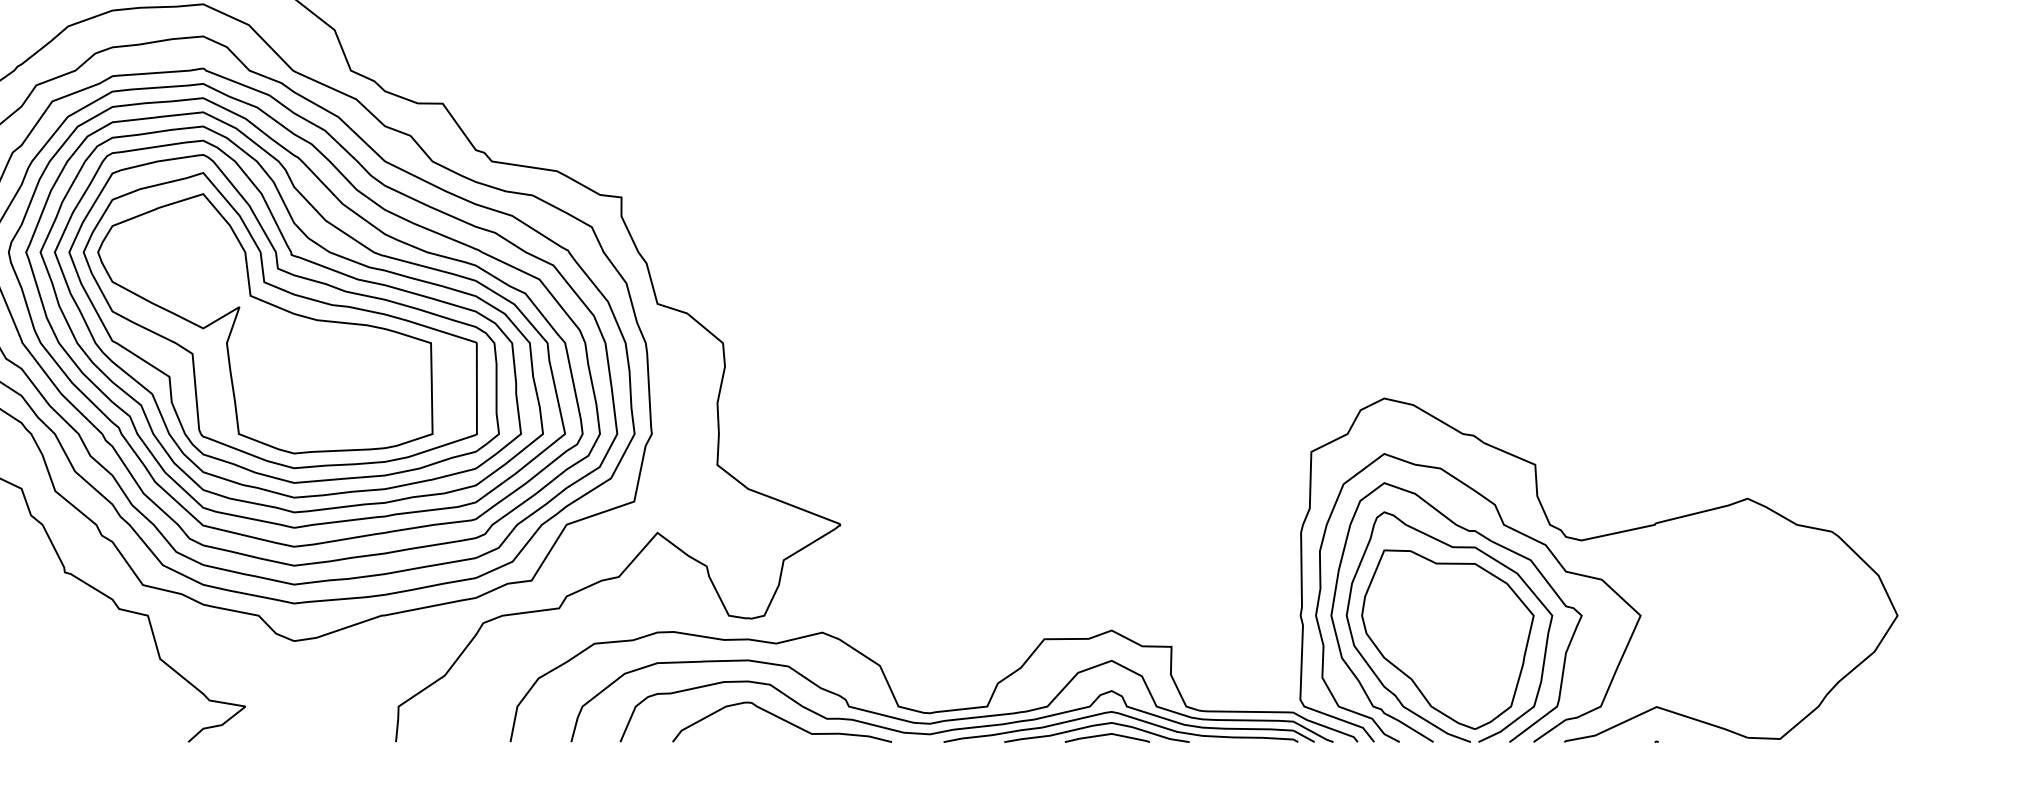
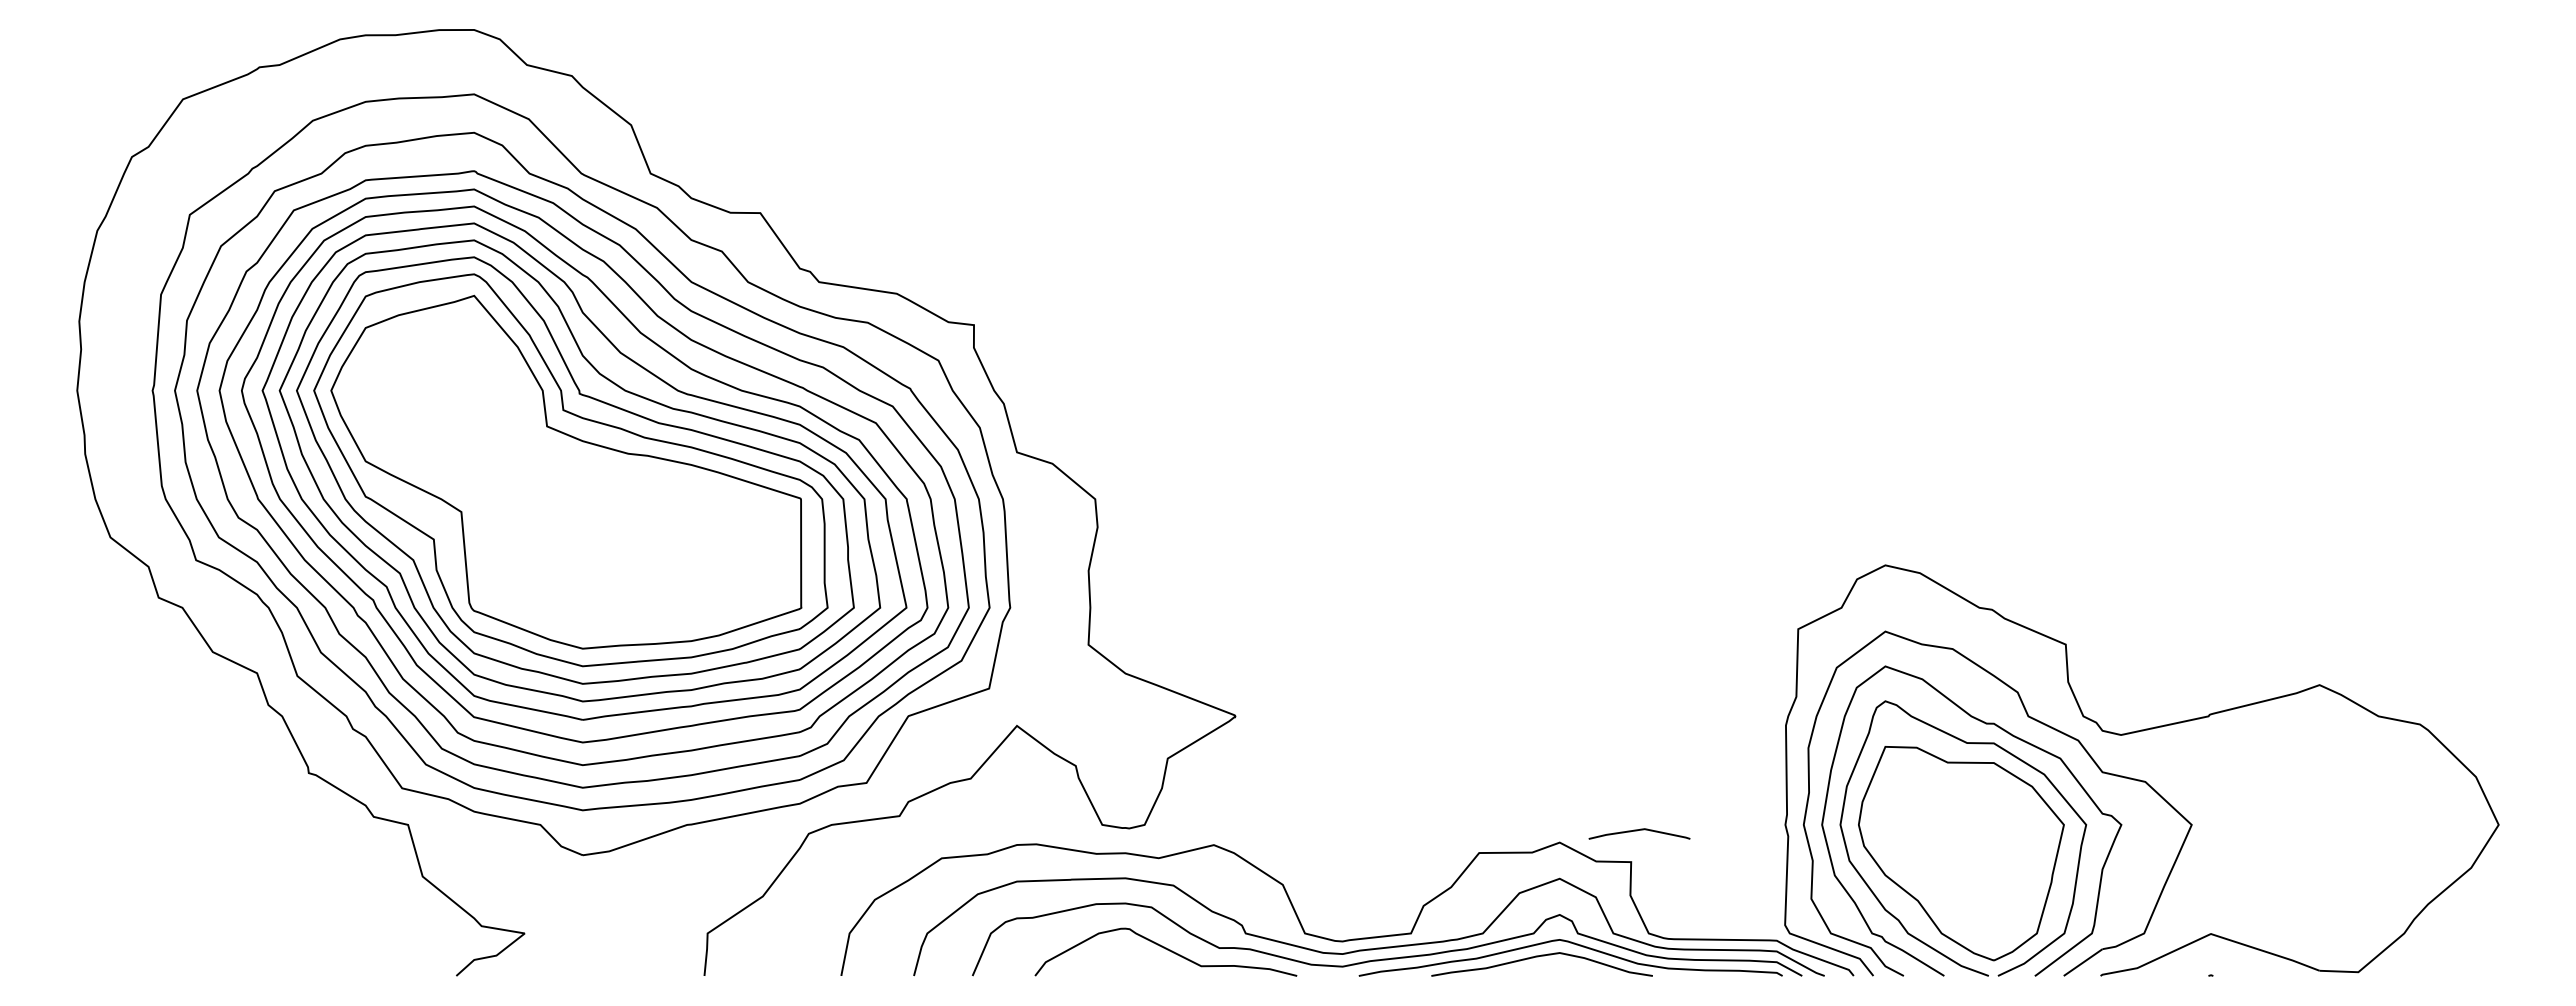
part: (265, 323) -> (548, 475), removed
line: (1105, 735) -> (1637, 831), moved

